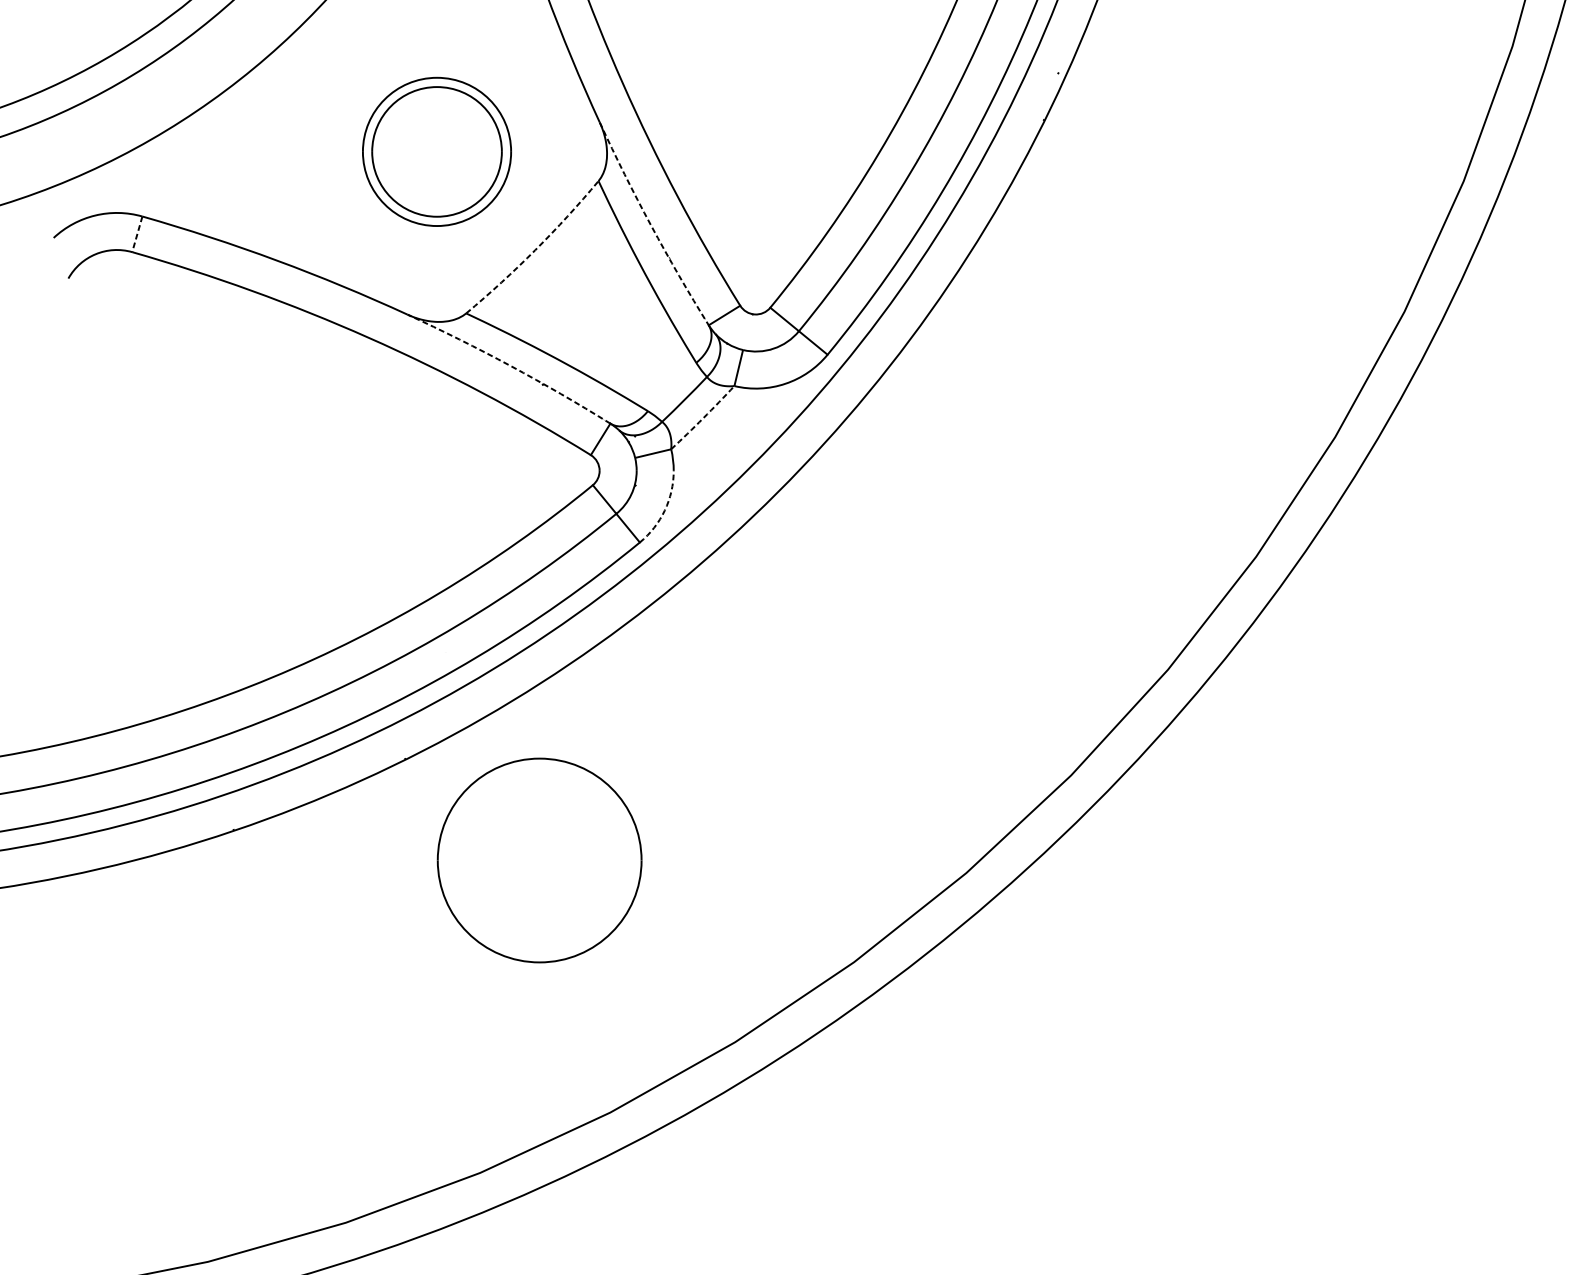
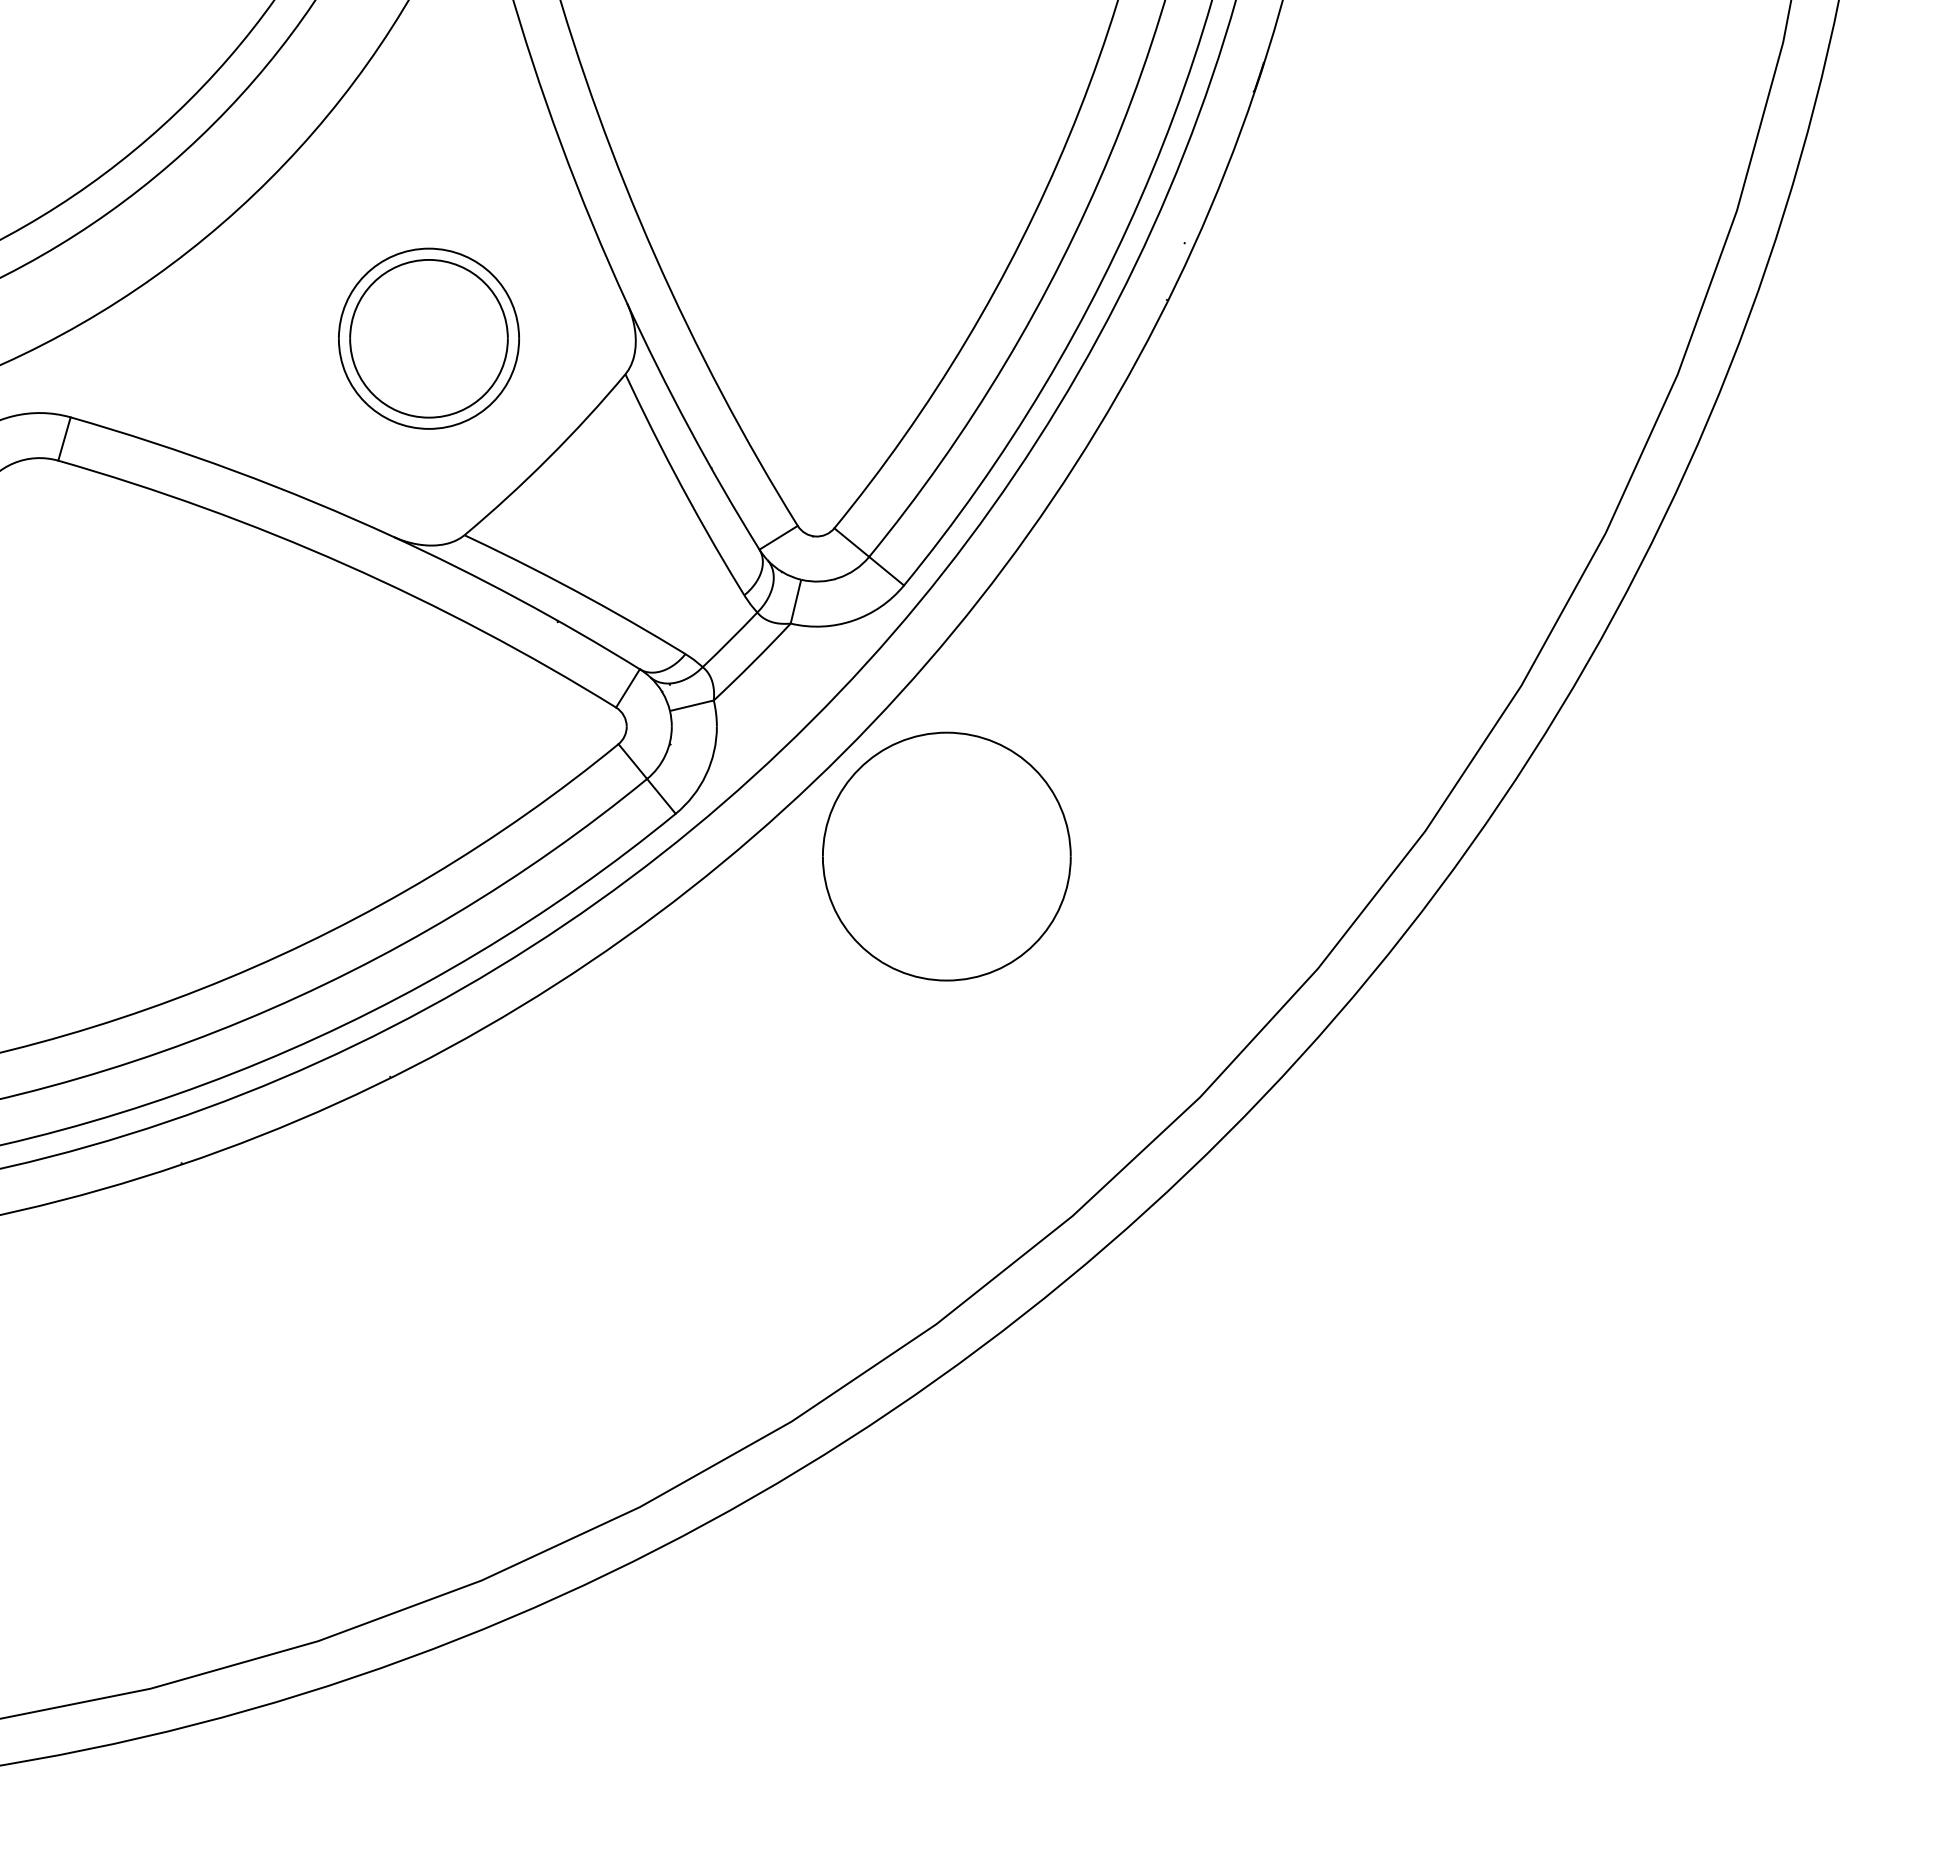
arc: (651, 225) -> (689, 428), dashed -> solid
line: (137, 234) -> (64, 439), dashed -> solid
arc: (535, 250) -> (548, 458), dashed -> solid
arc: (510, 366) -> (518, 599), dashed -> solid
arc: (703, 418) -> (752, 662), dashed -> solid
arc: (665, 510) -> (706, 774), dashed -> solid
part: (539, 860) -> (946, 856), moved

